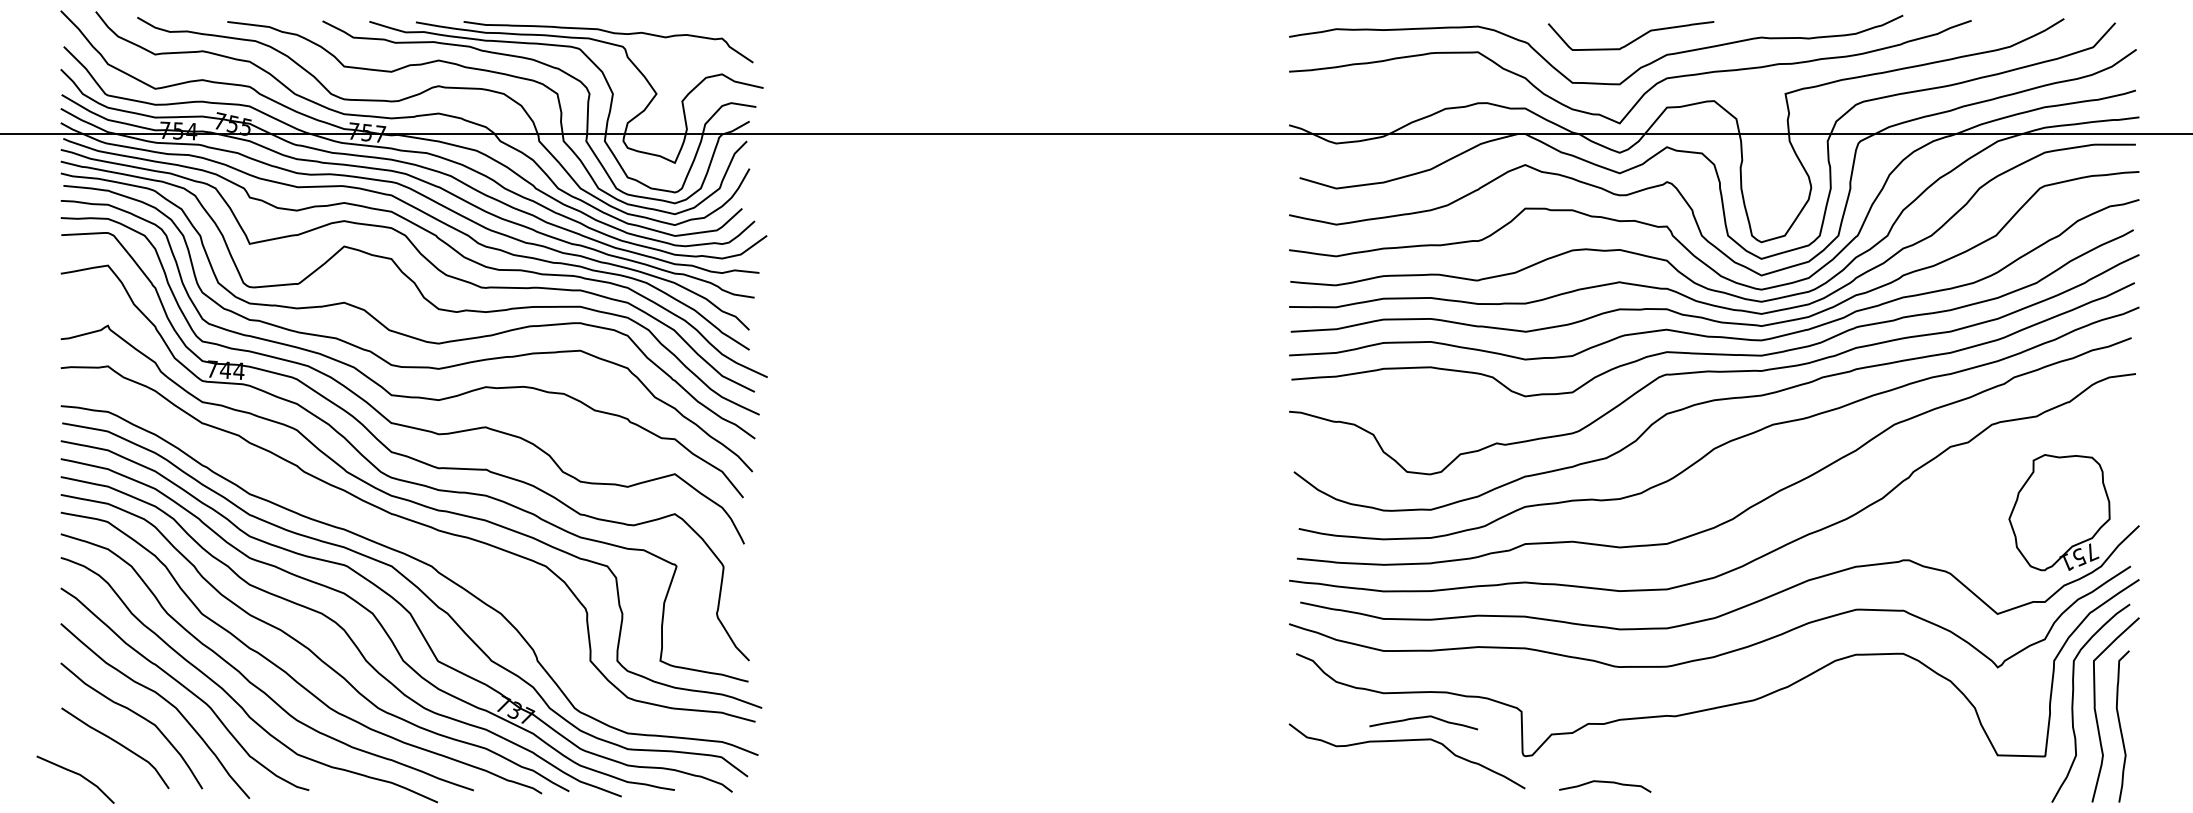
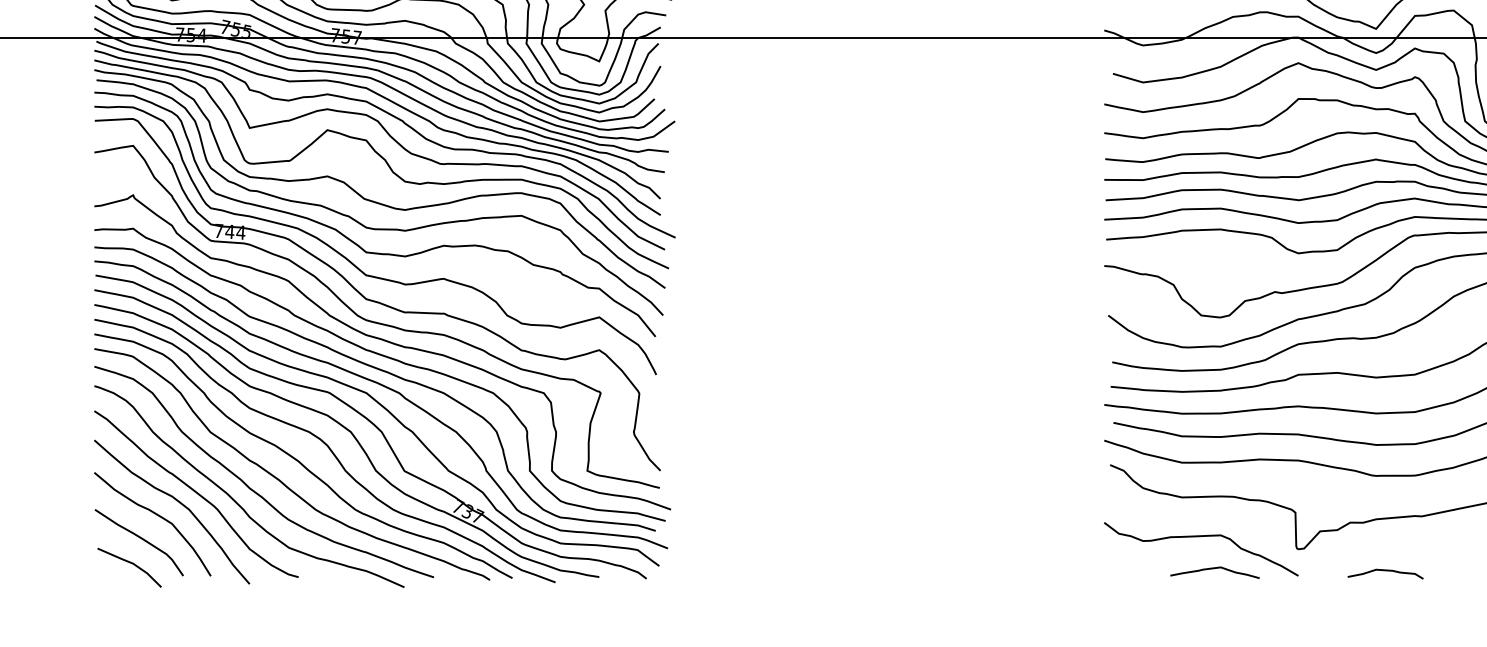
curve: (409, 539) -> (381, 371), added
curve: (1423, 718) -> (1214, 569), moved
line: (78, 775) -> (131, 564), moved
curve: (1605, 782) -> (1385, 570), moved

